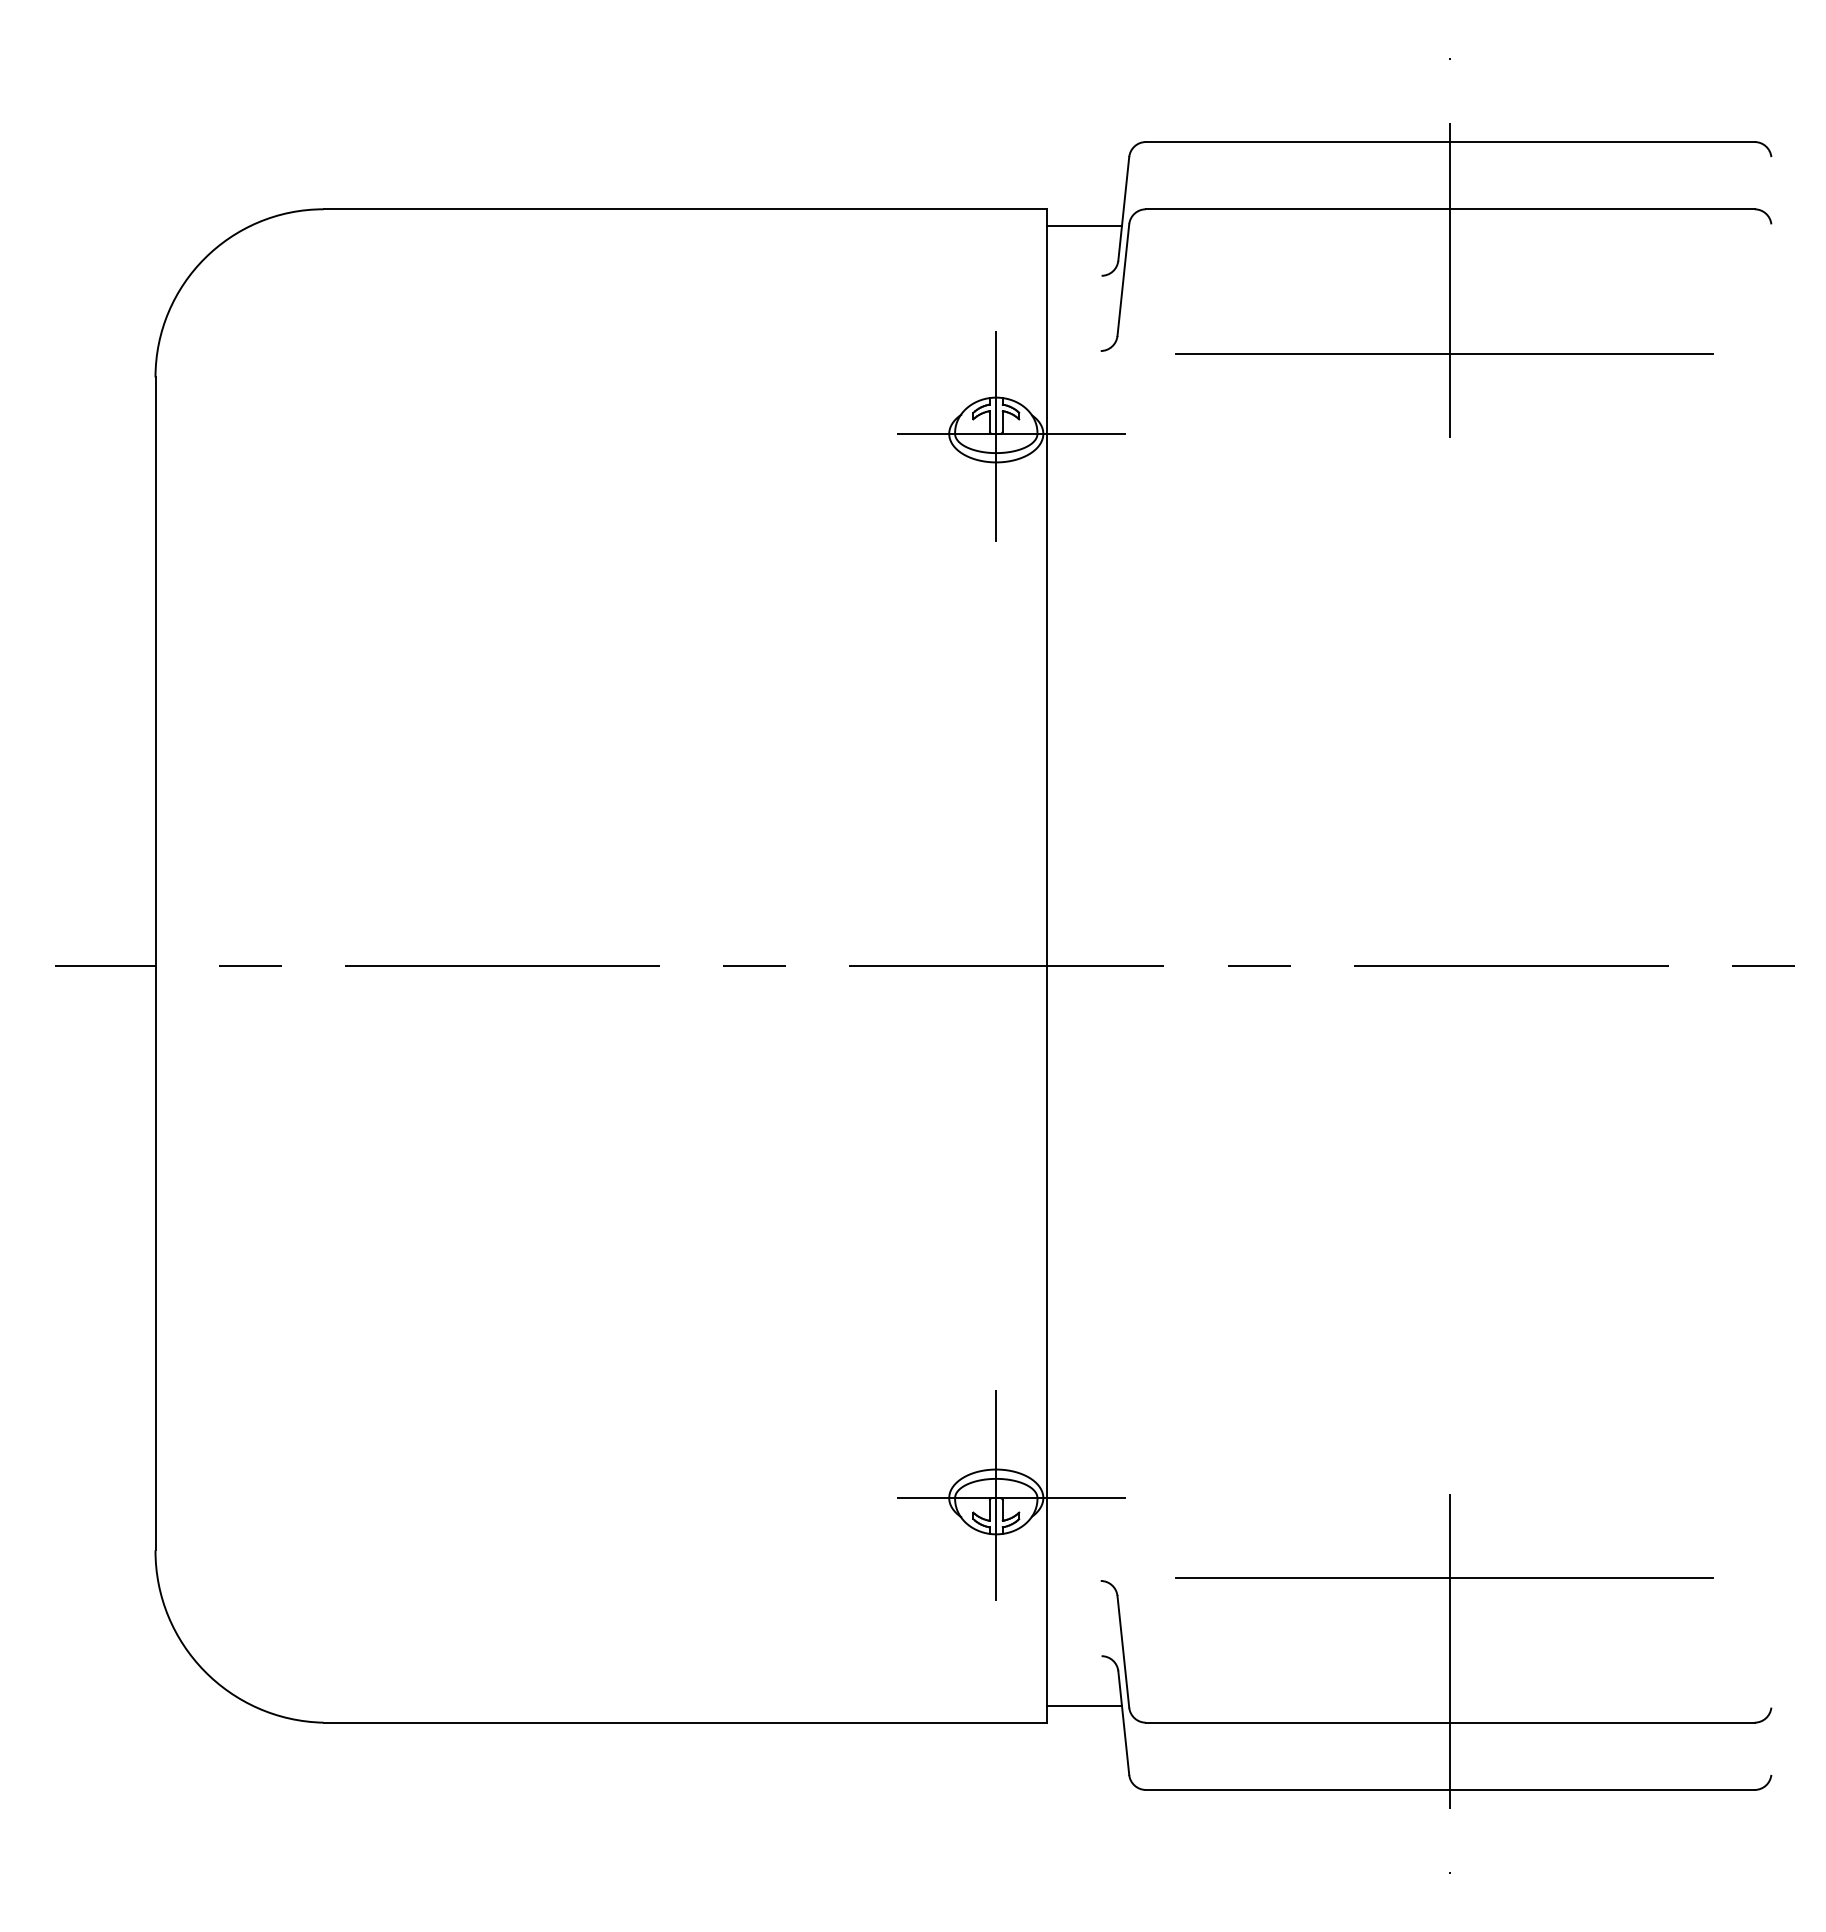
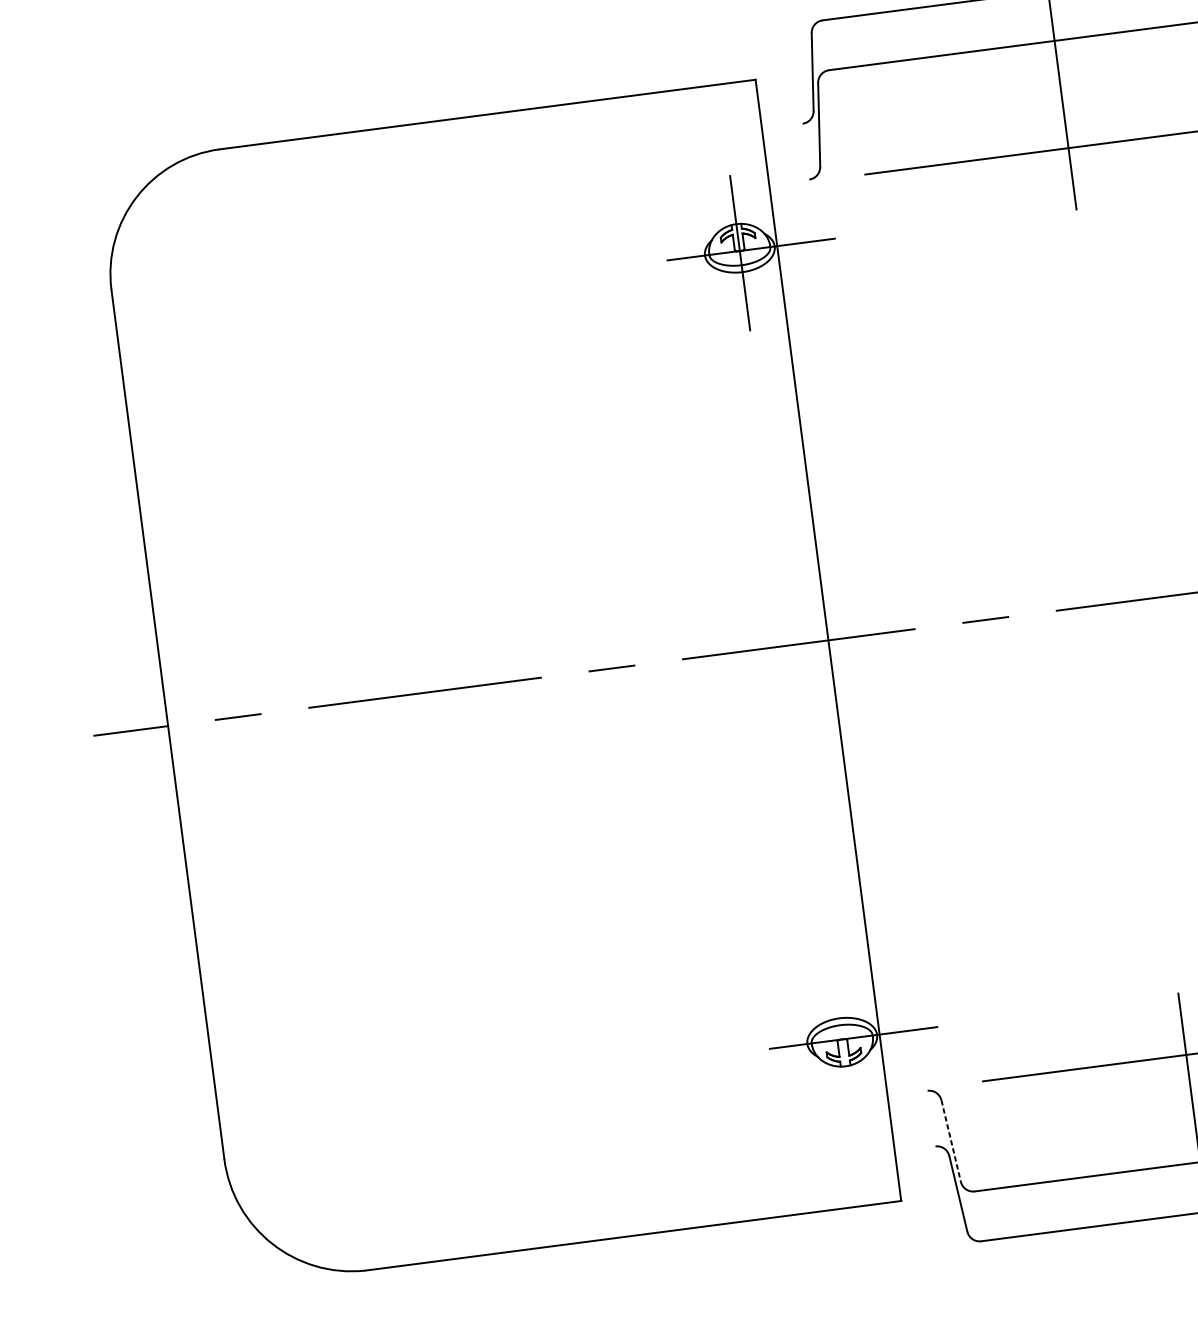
line: (1083, 226) -> (784, 88), removed
line: (996, 1494) -> (842, 1036), removed
line: (1123, 1652) -> (951, 1141), solid -> dashed
line: (1083, 1705) -> (926, 1184), removed

